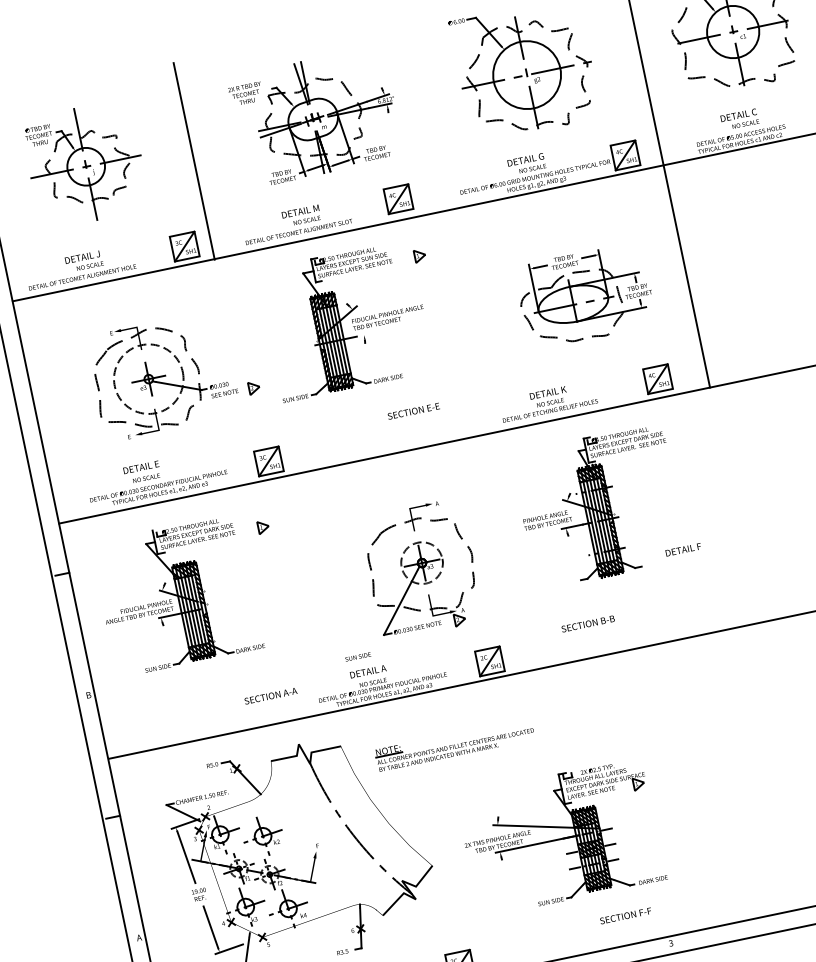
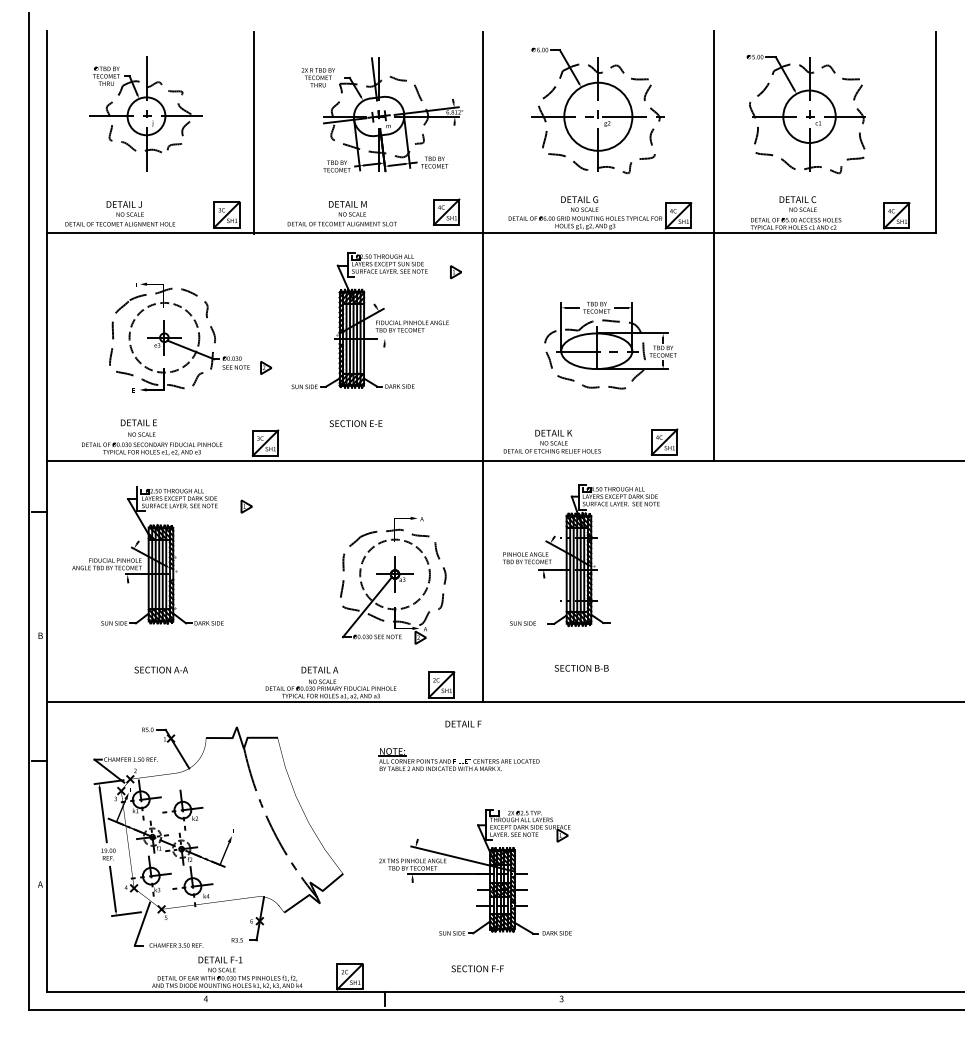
line: (466, 343) -> (483, 367), added
text: (413, 411) -> (355, 423), moved
text: (683, 549) -> (463, 723), moved
circle: (421, 563) -> (394, 574), size x1.67
text: (588, 624) -> (581, 668), moved
text: (357, 657) -> (522, 623), moved
text: (269, 695) -> (160, 669), moved
part: (454, 744) -> (458, 759), moved
text: (625, 915) -> (477, 968), moved

